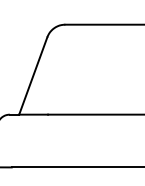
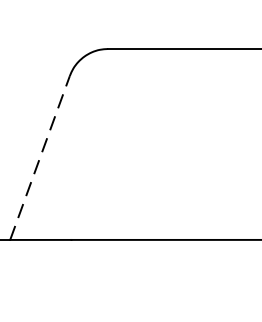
line: (33, 75) -> (40, 156), solid -> dashed

